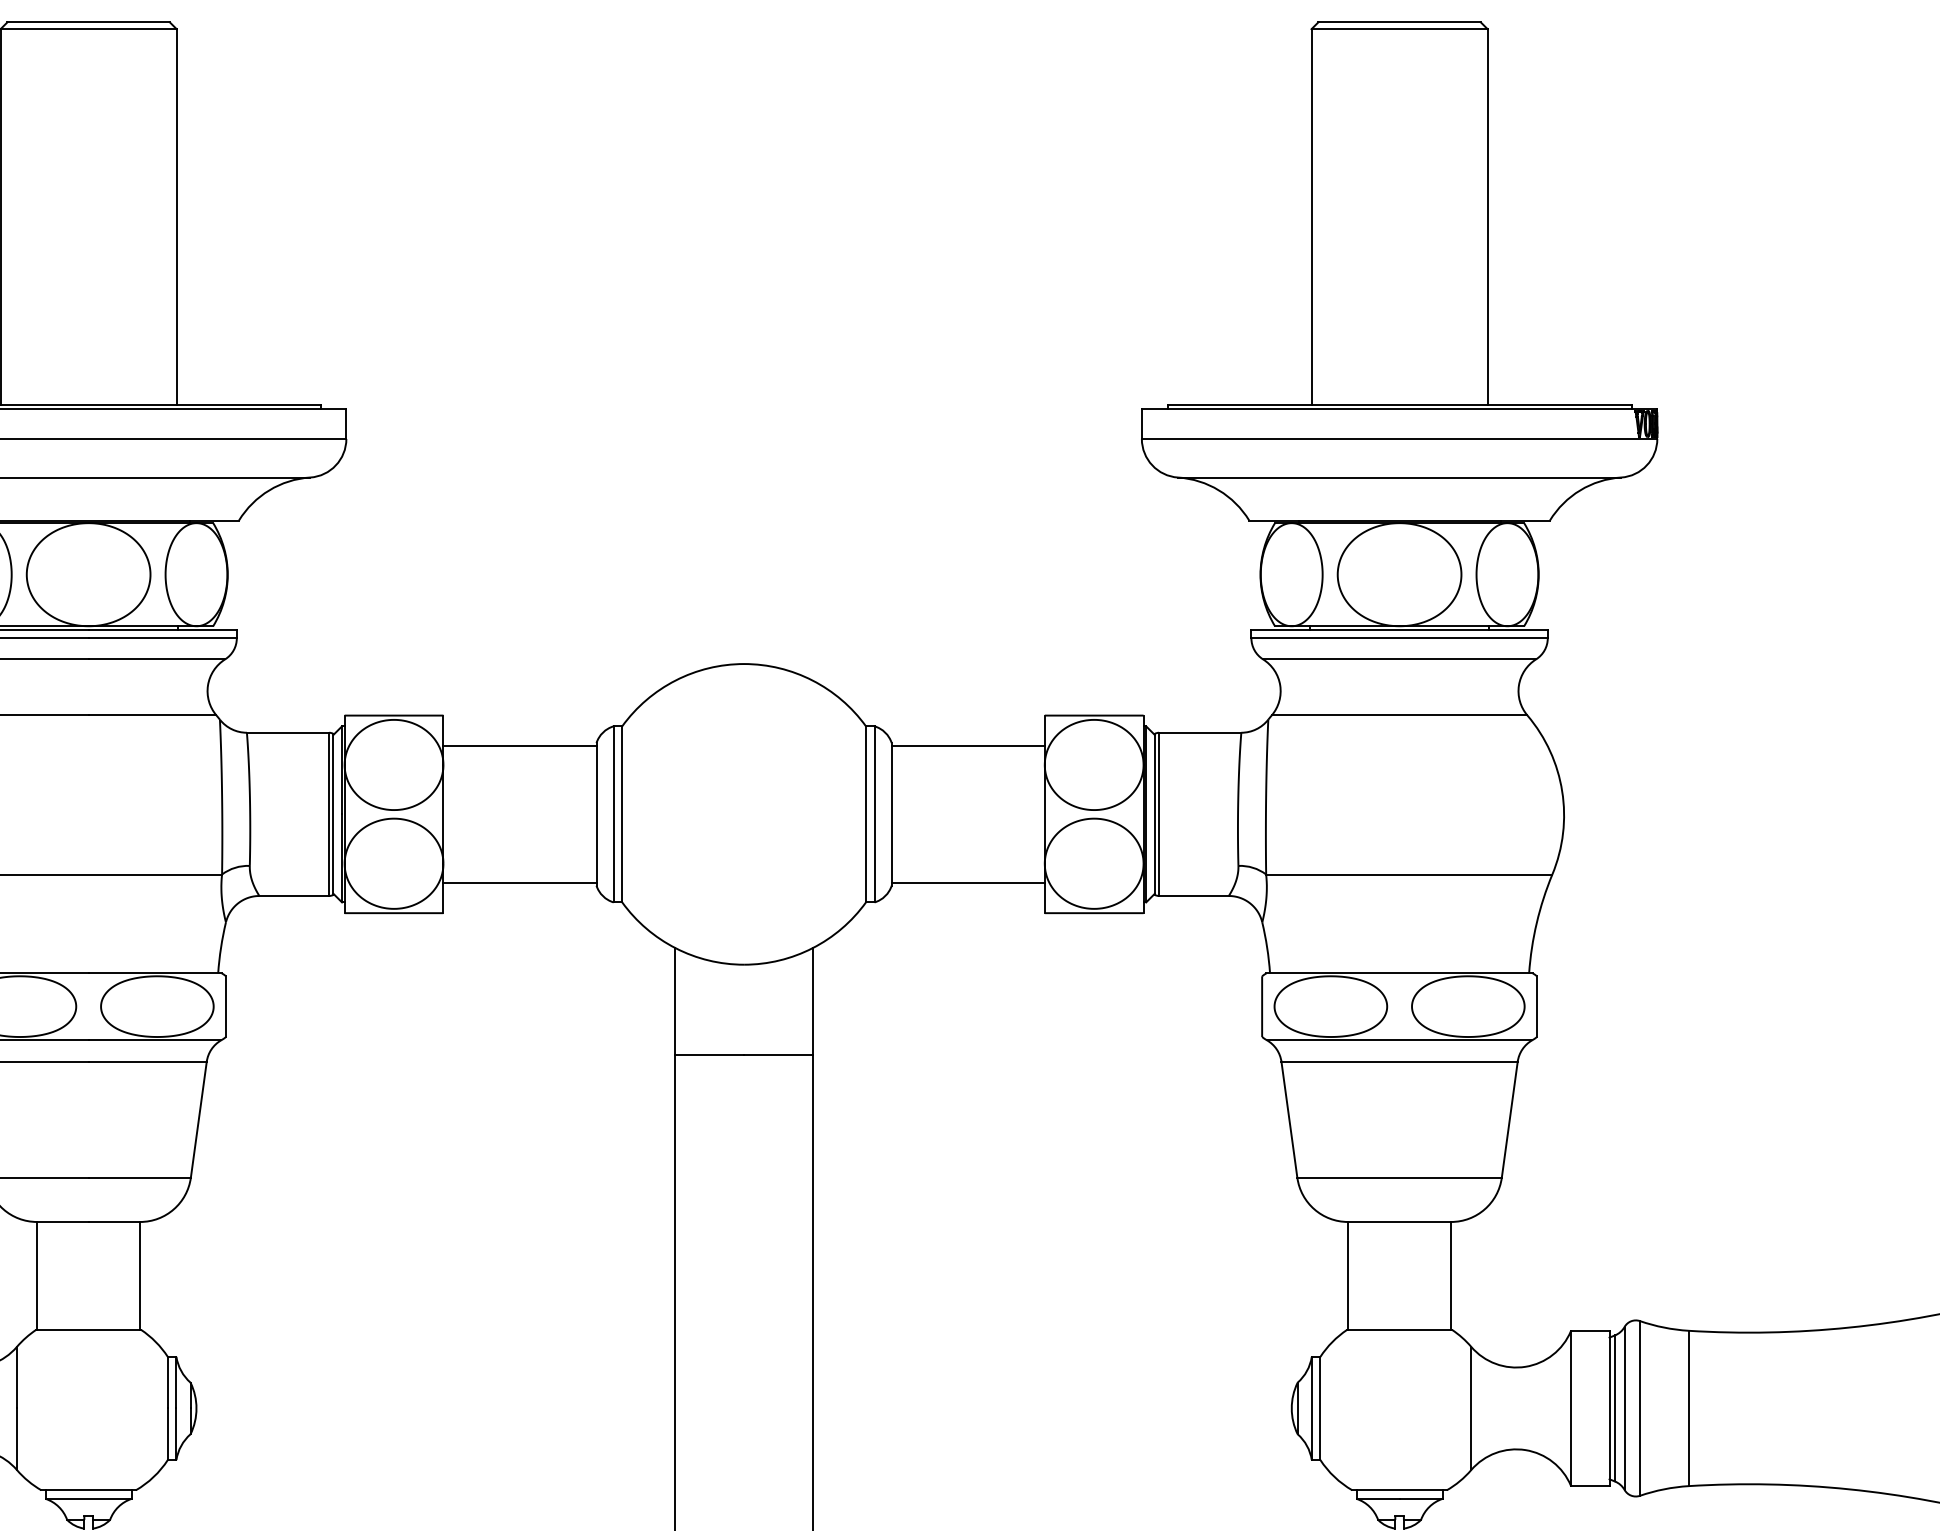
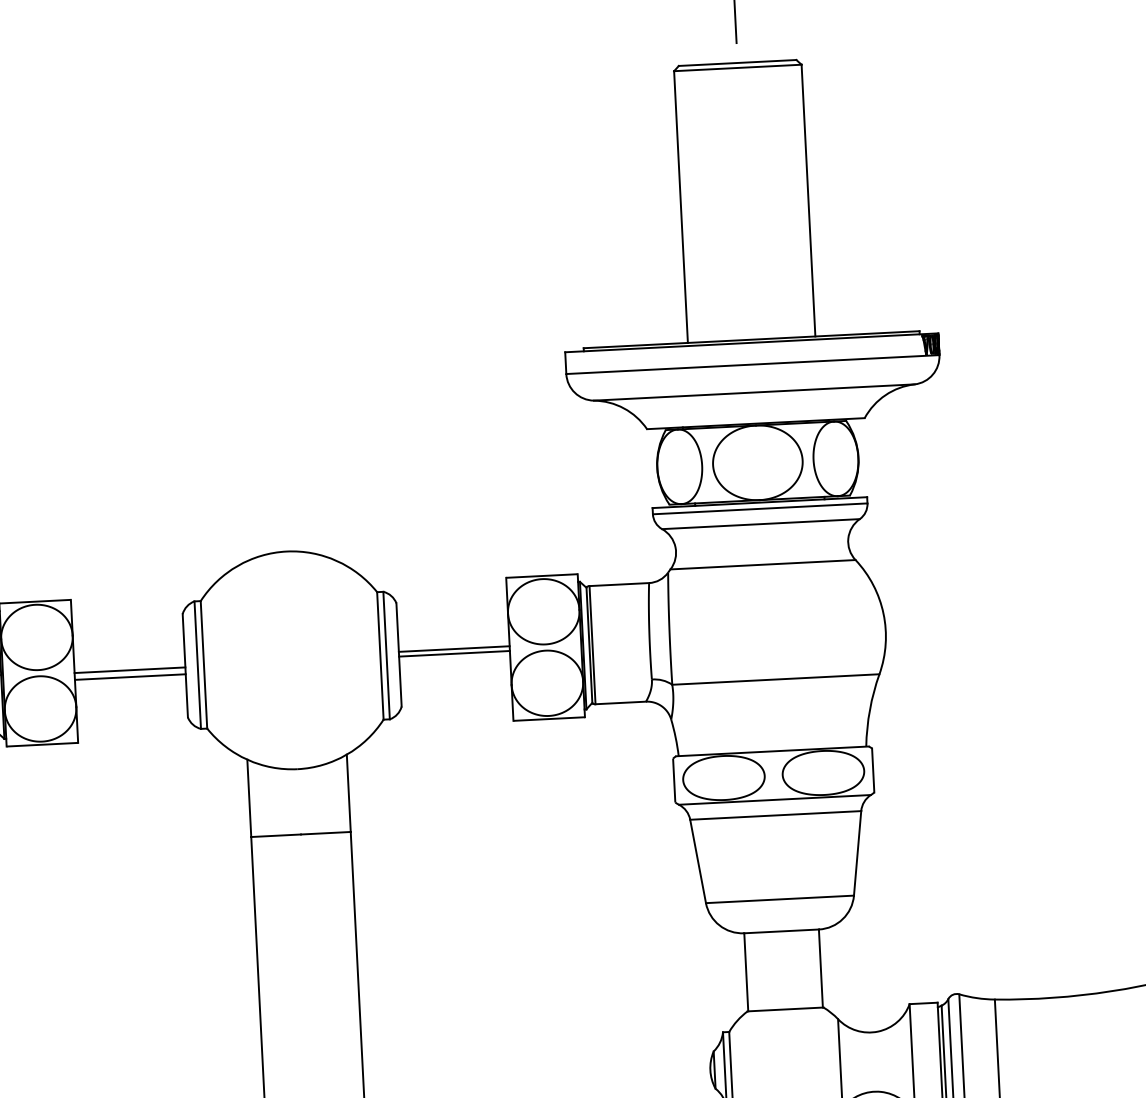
line: (519, 745) -> (129, 670), moved
line: (967, 745) -> (453, 653), moved
line: (519, 883) -> (130, 677), moved
line: (967, 883) -> (453, 649), moved

